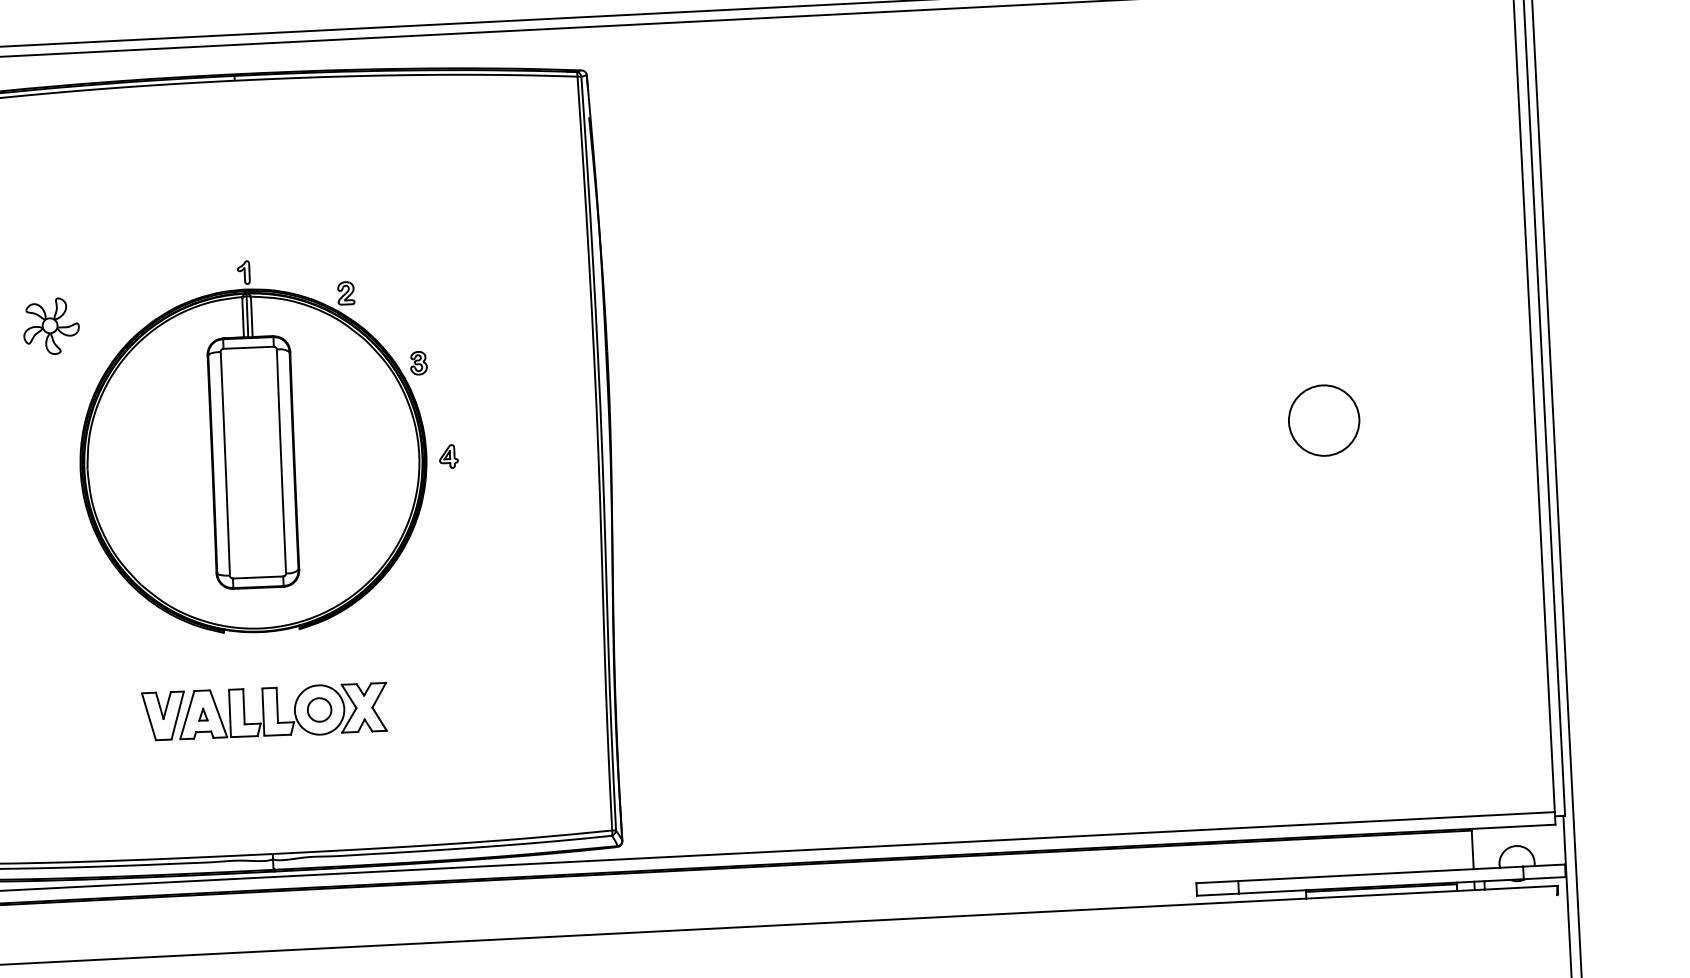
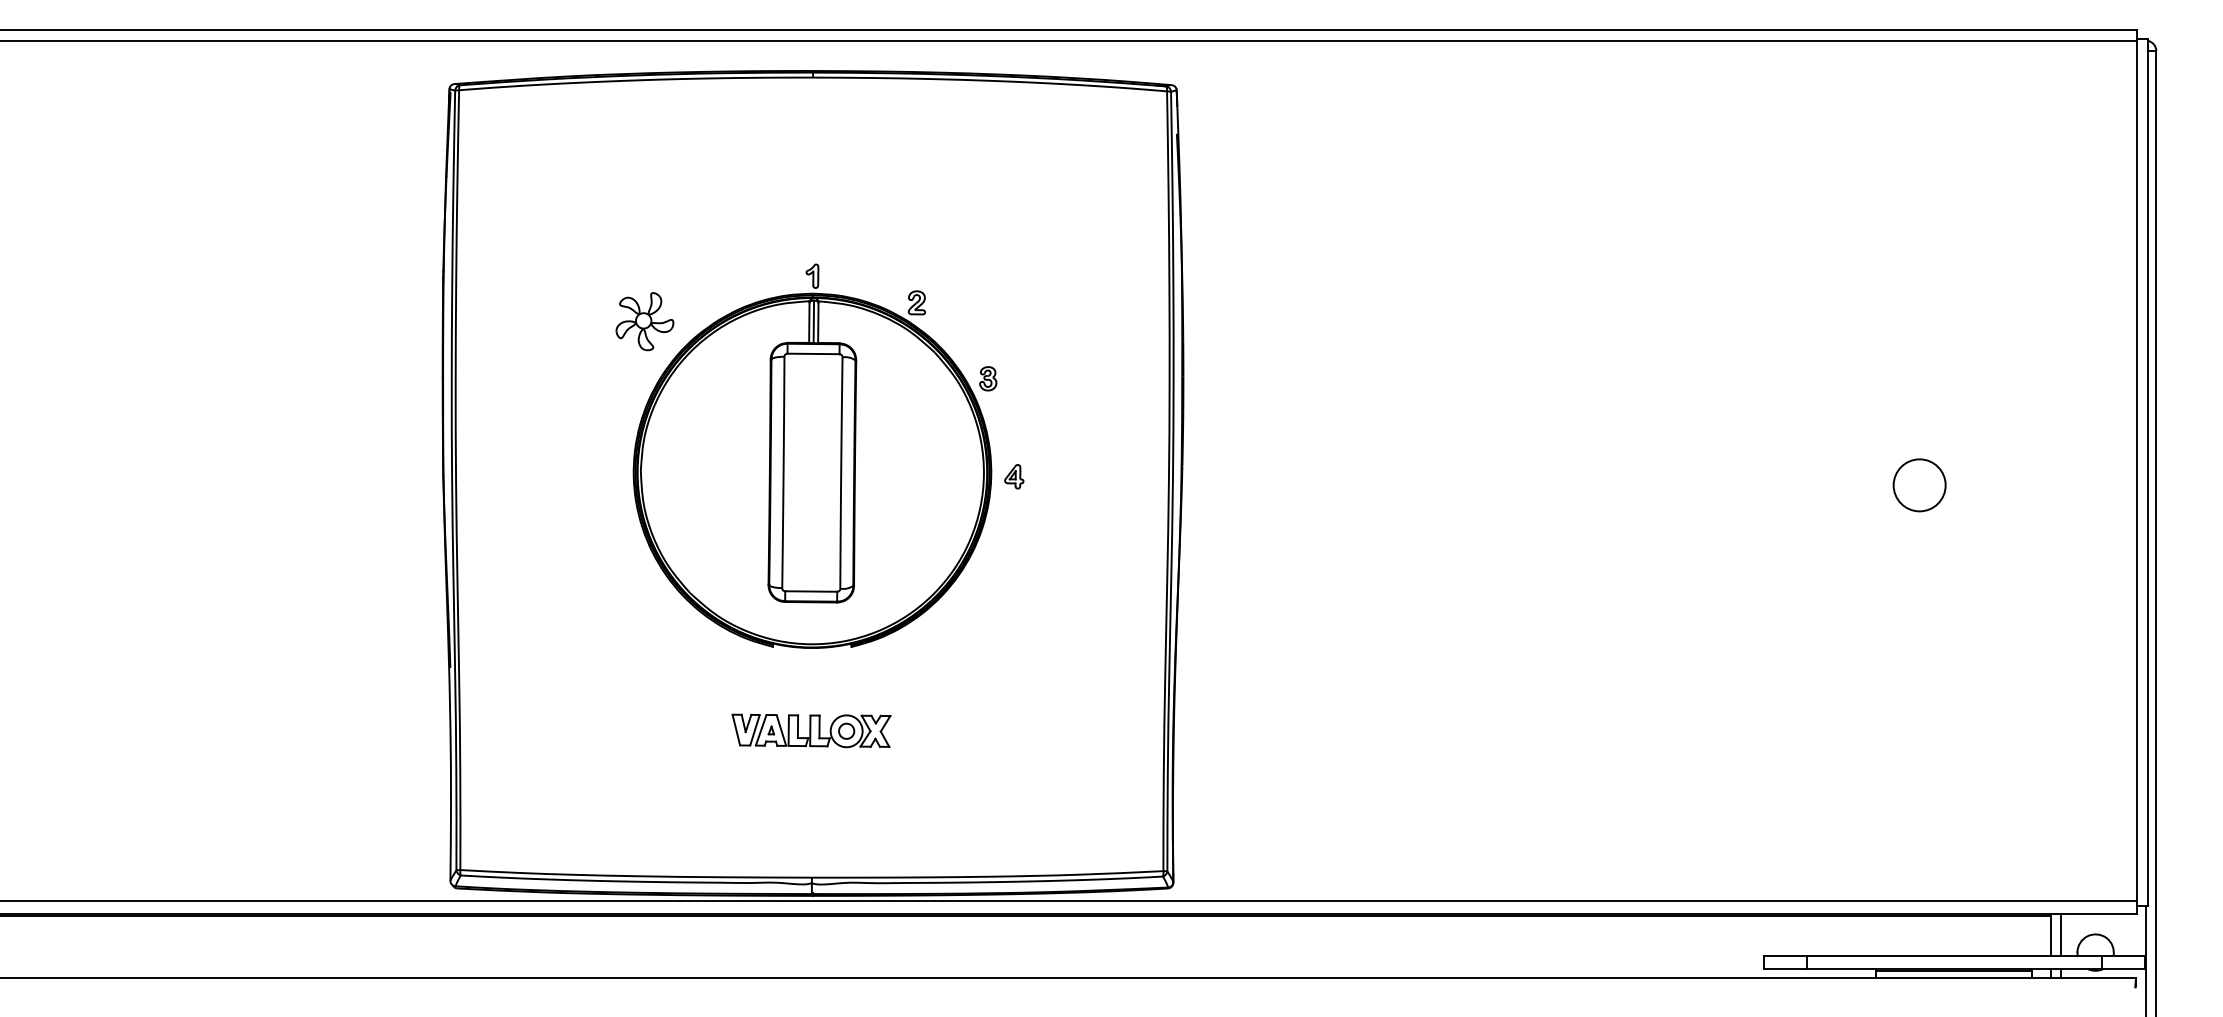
part: (50, 326) -> (644, 321), moved
circle: (1324, 420) -> (1919, 485), size x0.71
part: (265, 711) -> (811, 730), size x0.62
line: (1482, 848) -> (2060, 935), added

